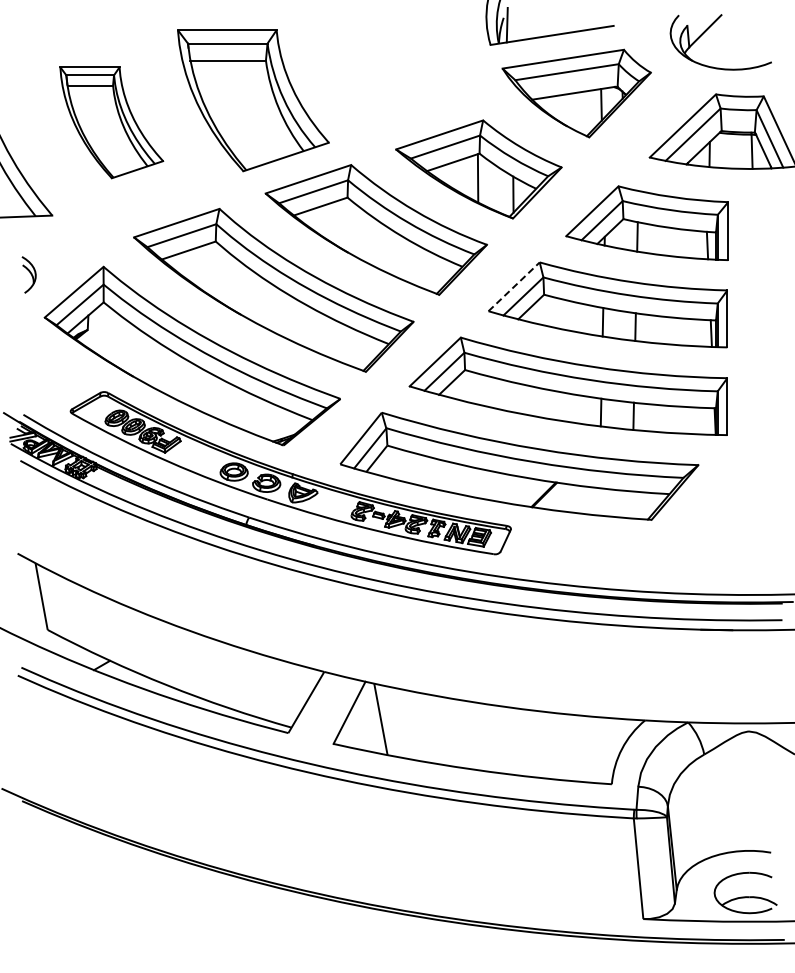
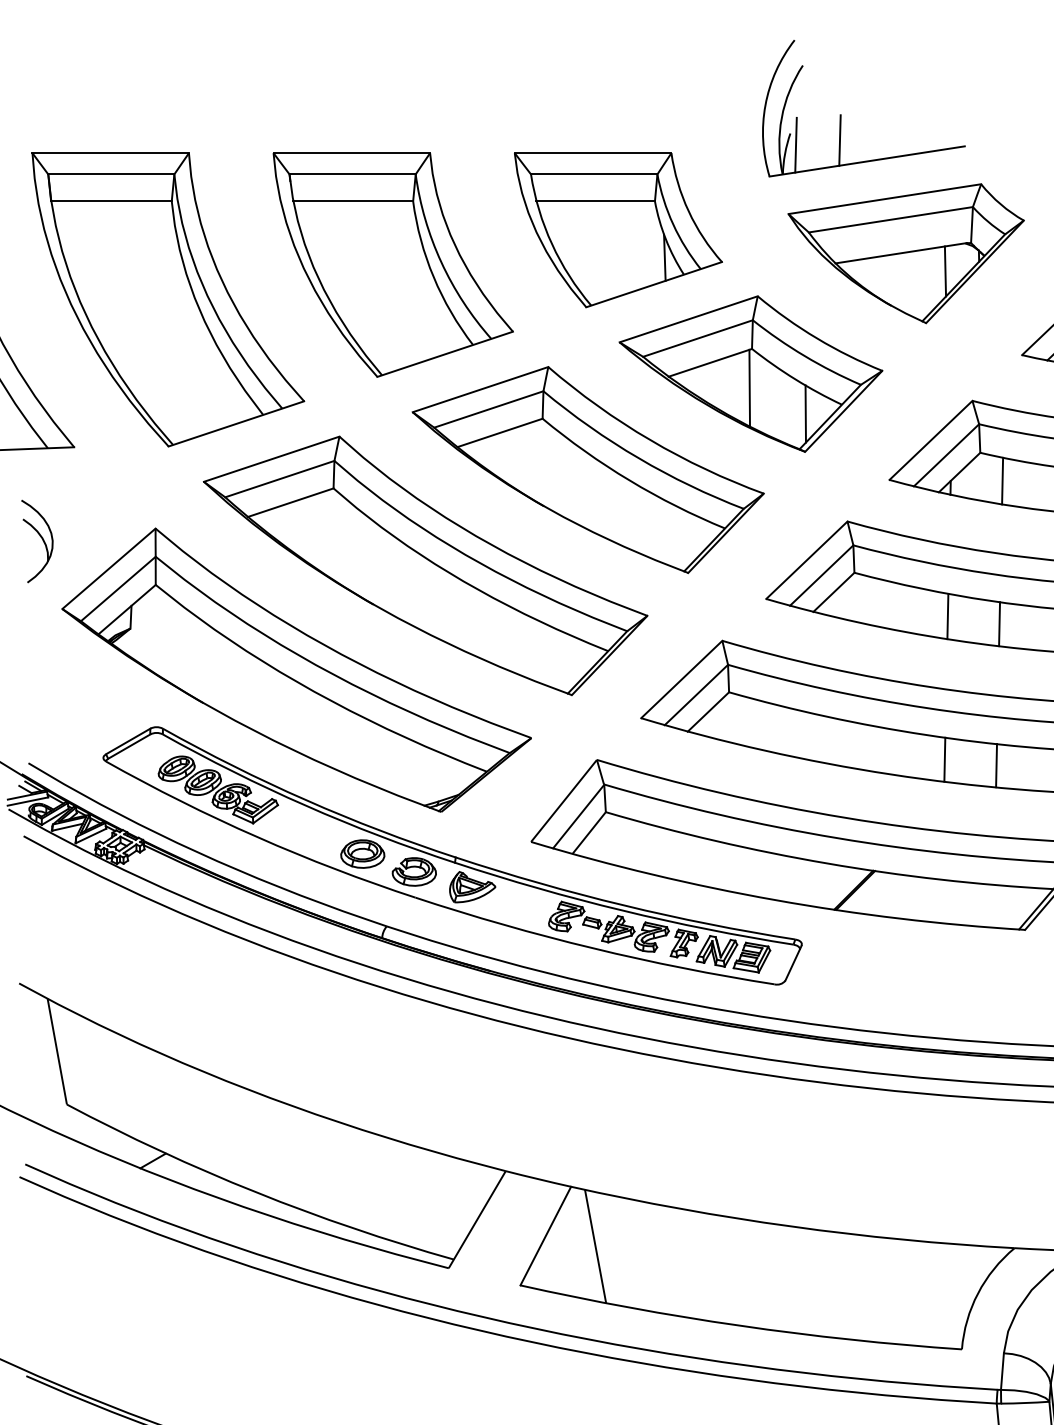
line: (534, 22) -> (839, 140), added
part: (395, 78) -> (618, 229), added
part: (111, 122) -> (168, 299), size x1.67
part: (28, 274) -> (36, 540), size x1.43
line: (514, 286) -> (807, 559), dashed -> solid

